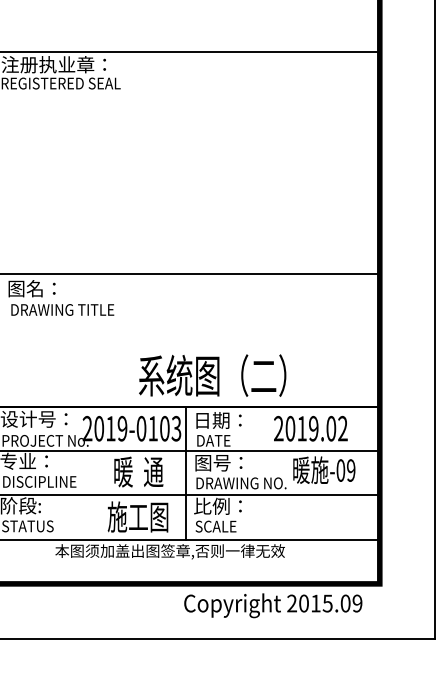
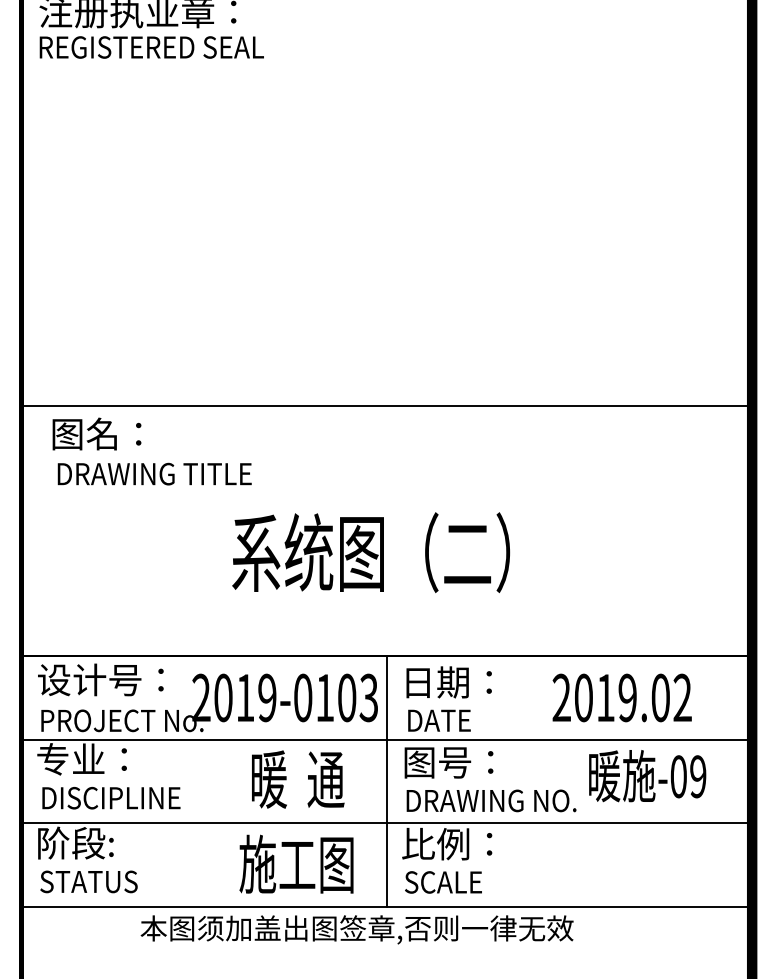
text: (212, 375) -> (370, 552), moved

